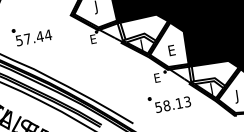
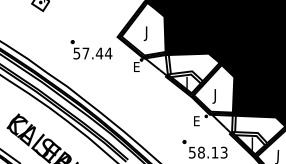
part: (32, 34) -> (91, 49), moved
text: (170, 52) -> (216, 96), E -> J

